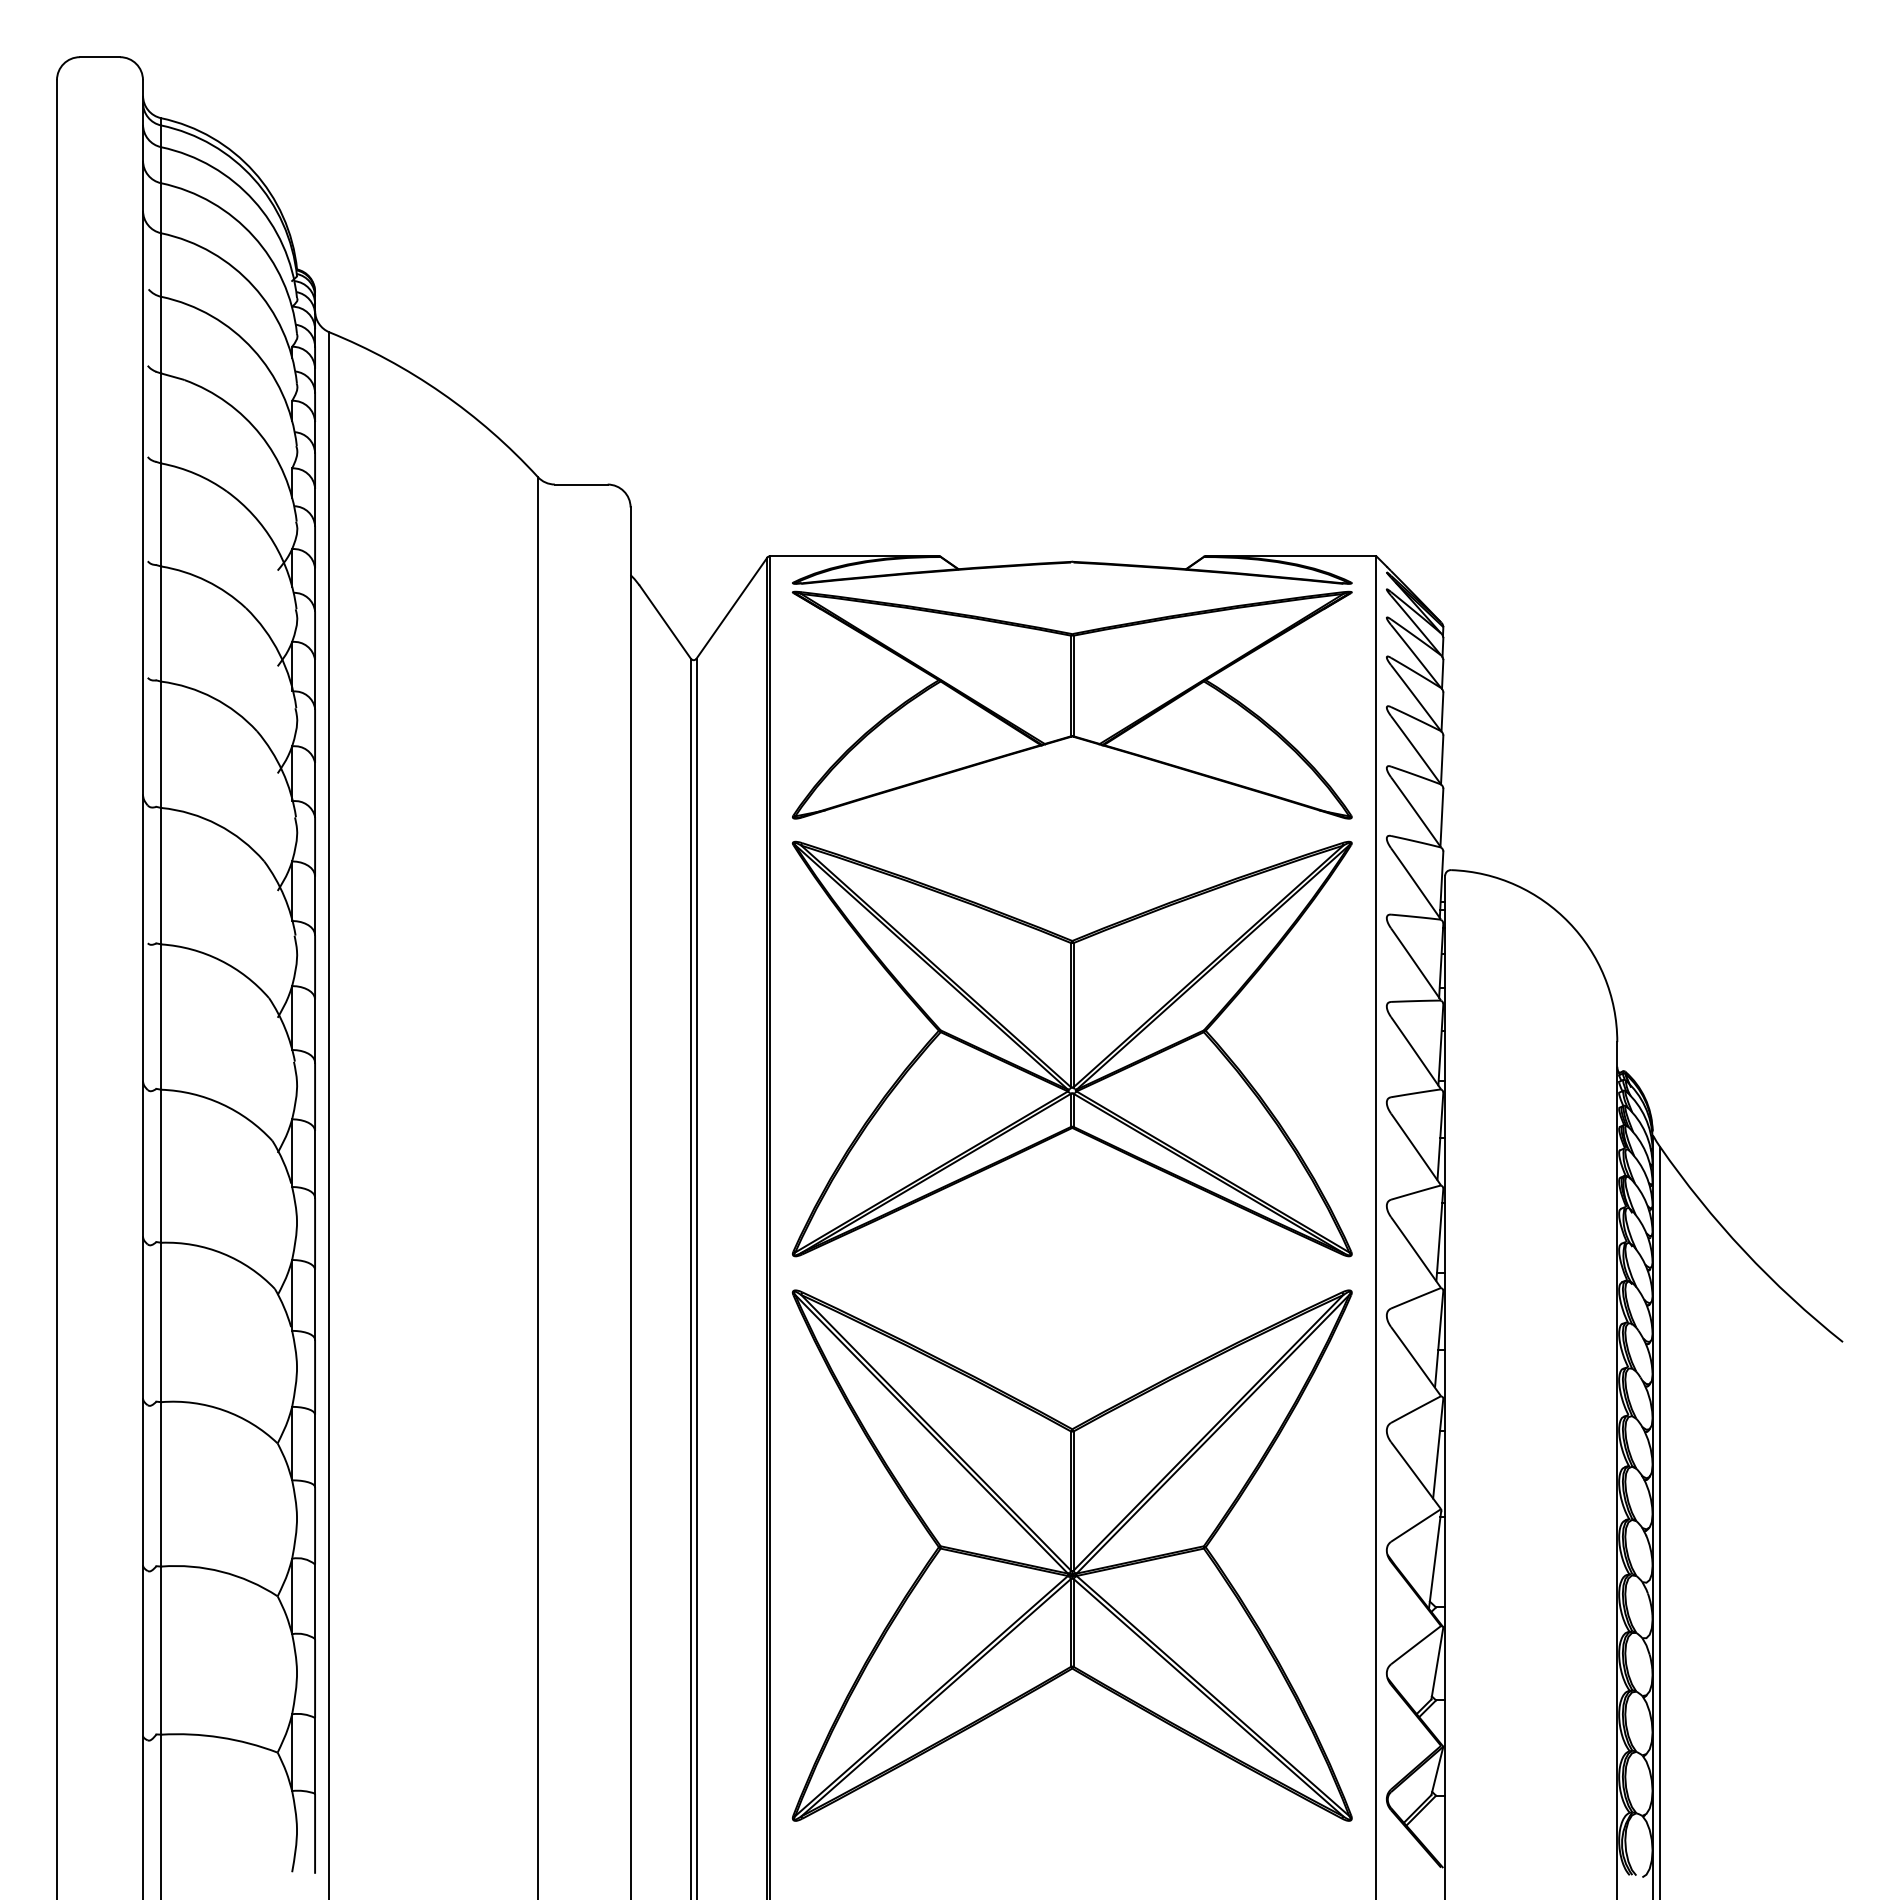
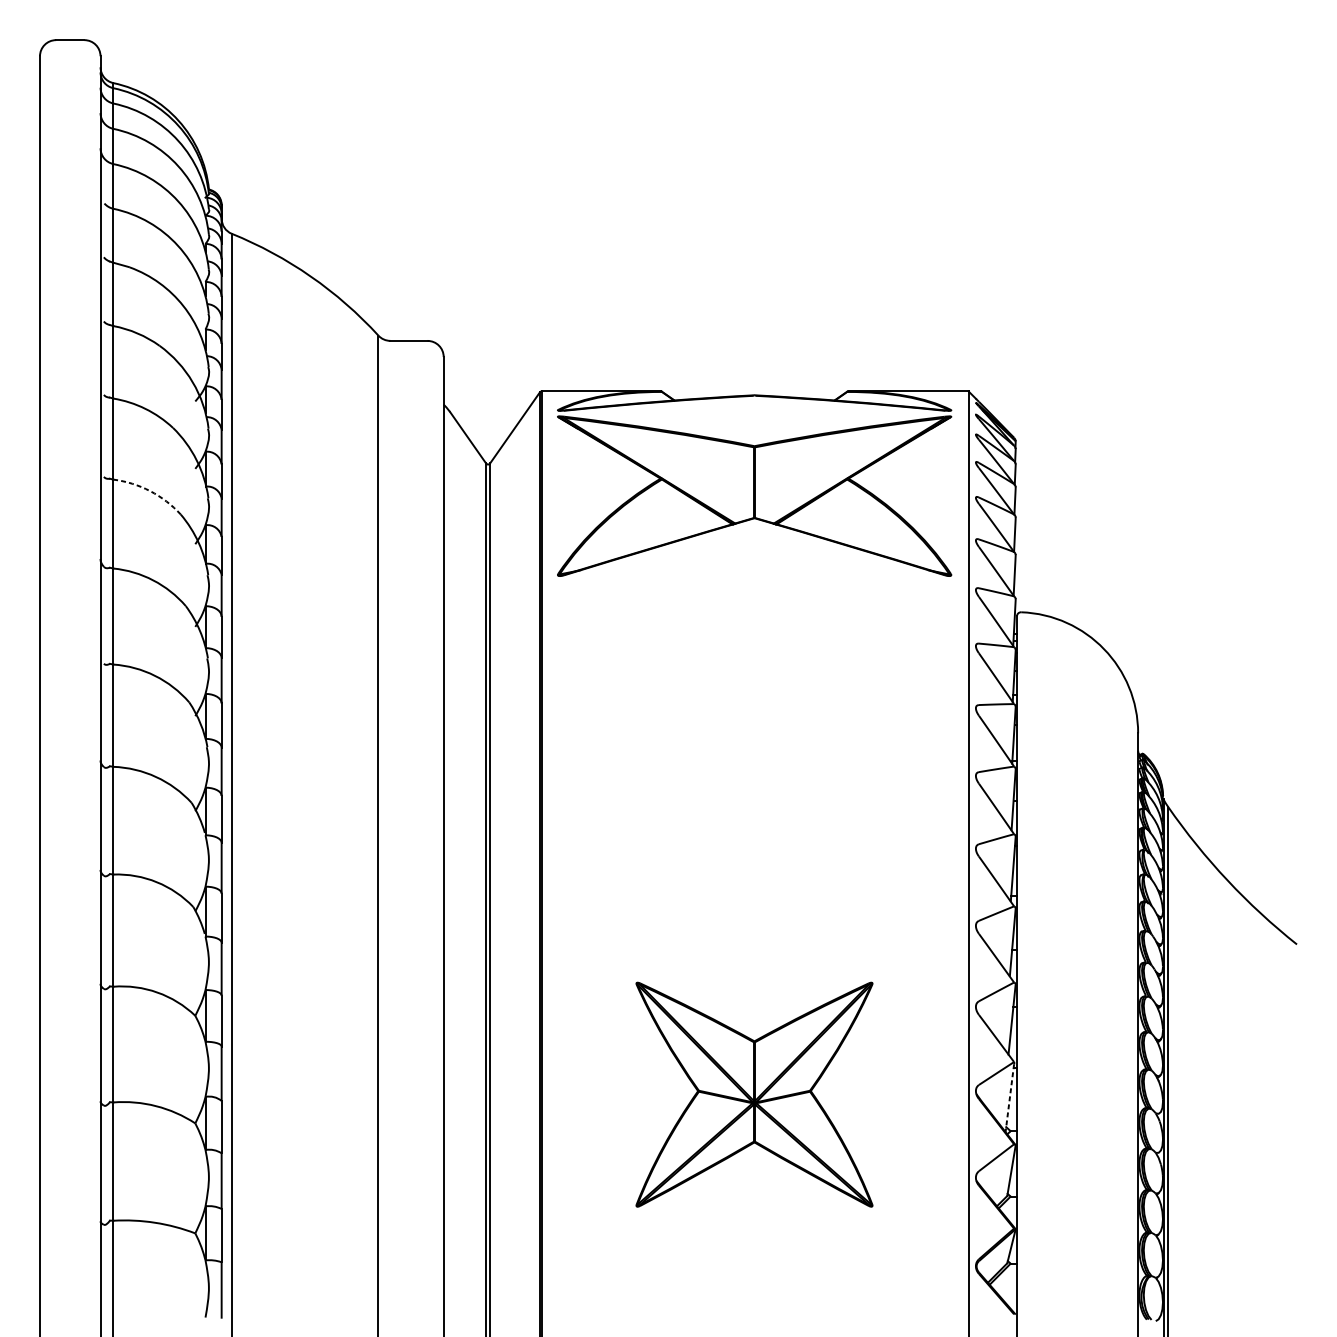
arc: (213, 697) -> (150, 490), solid -> dashed
part: (1071, 1048) -> (754, 737), removed
part: (1071, 1555) -> (754, 1094), size x0.6
line: (1435, 1560) -> (1010, 1098), solid -> dashed

